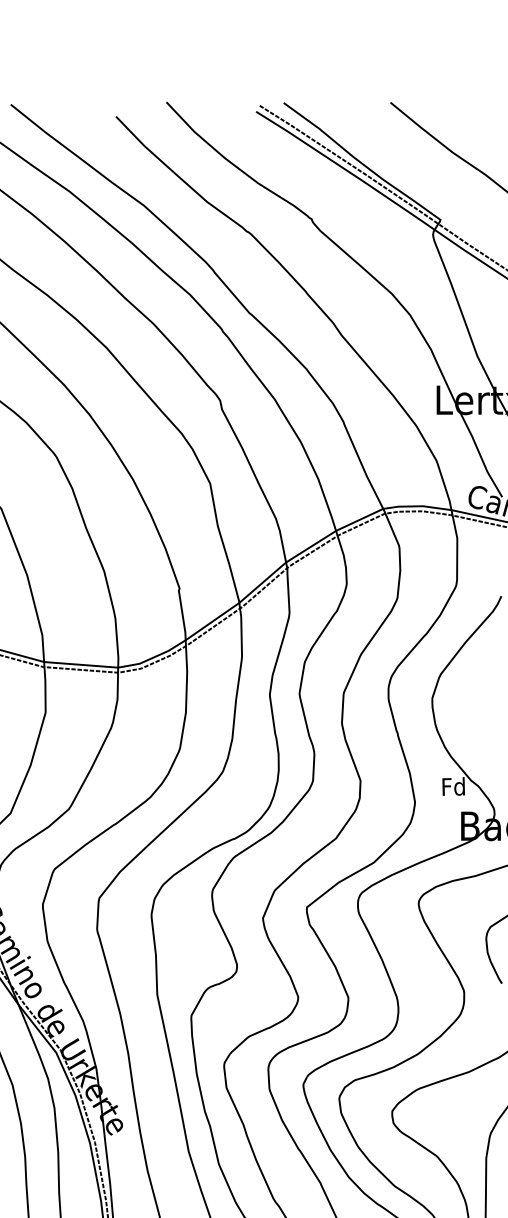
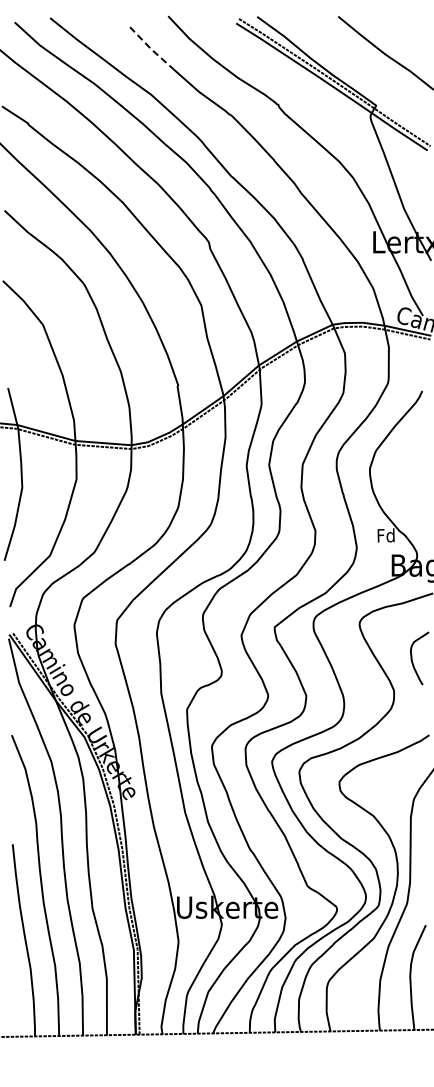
line: (144, 146) -> (151, 49), solid -> dashed

